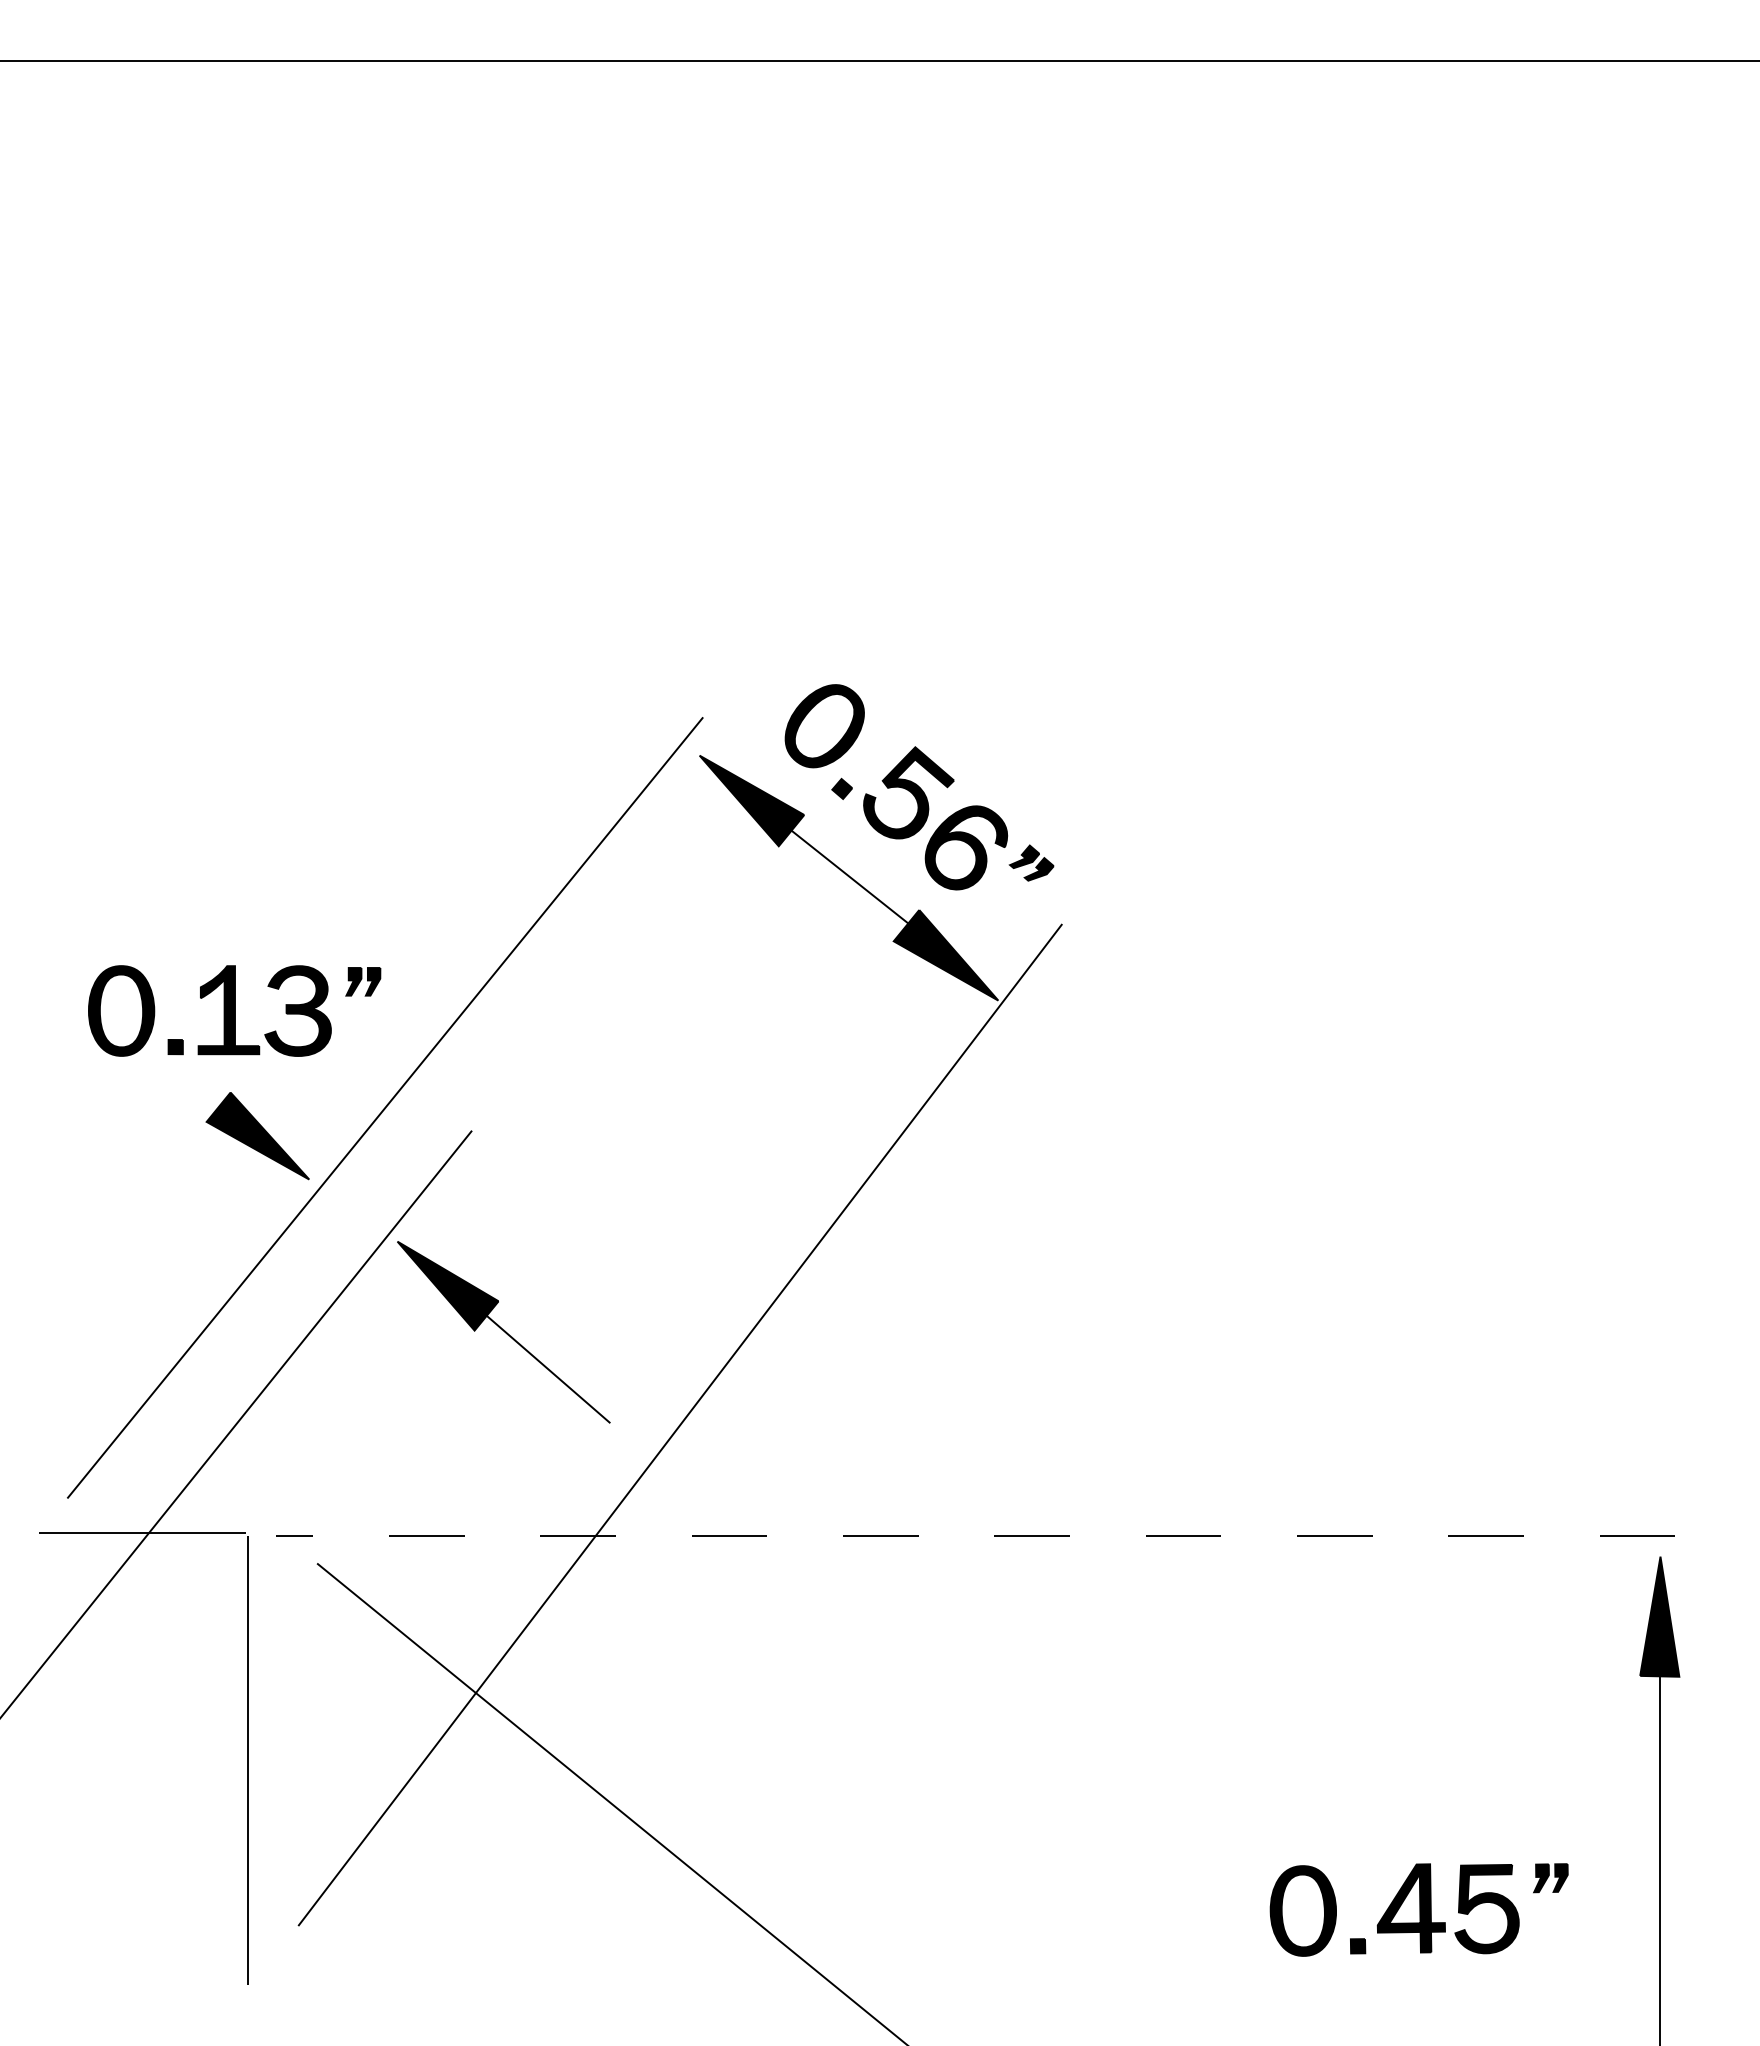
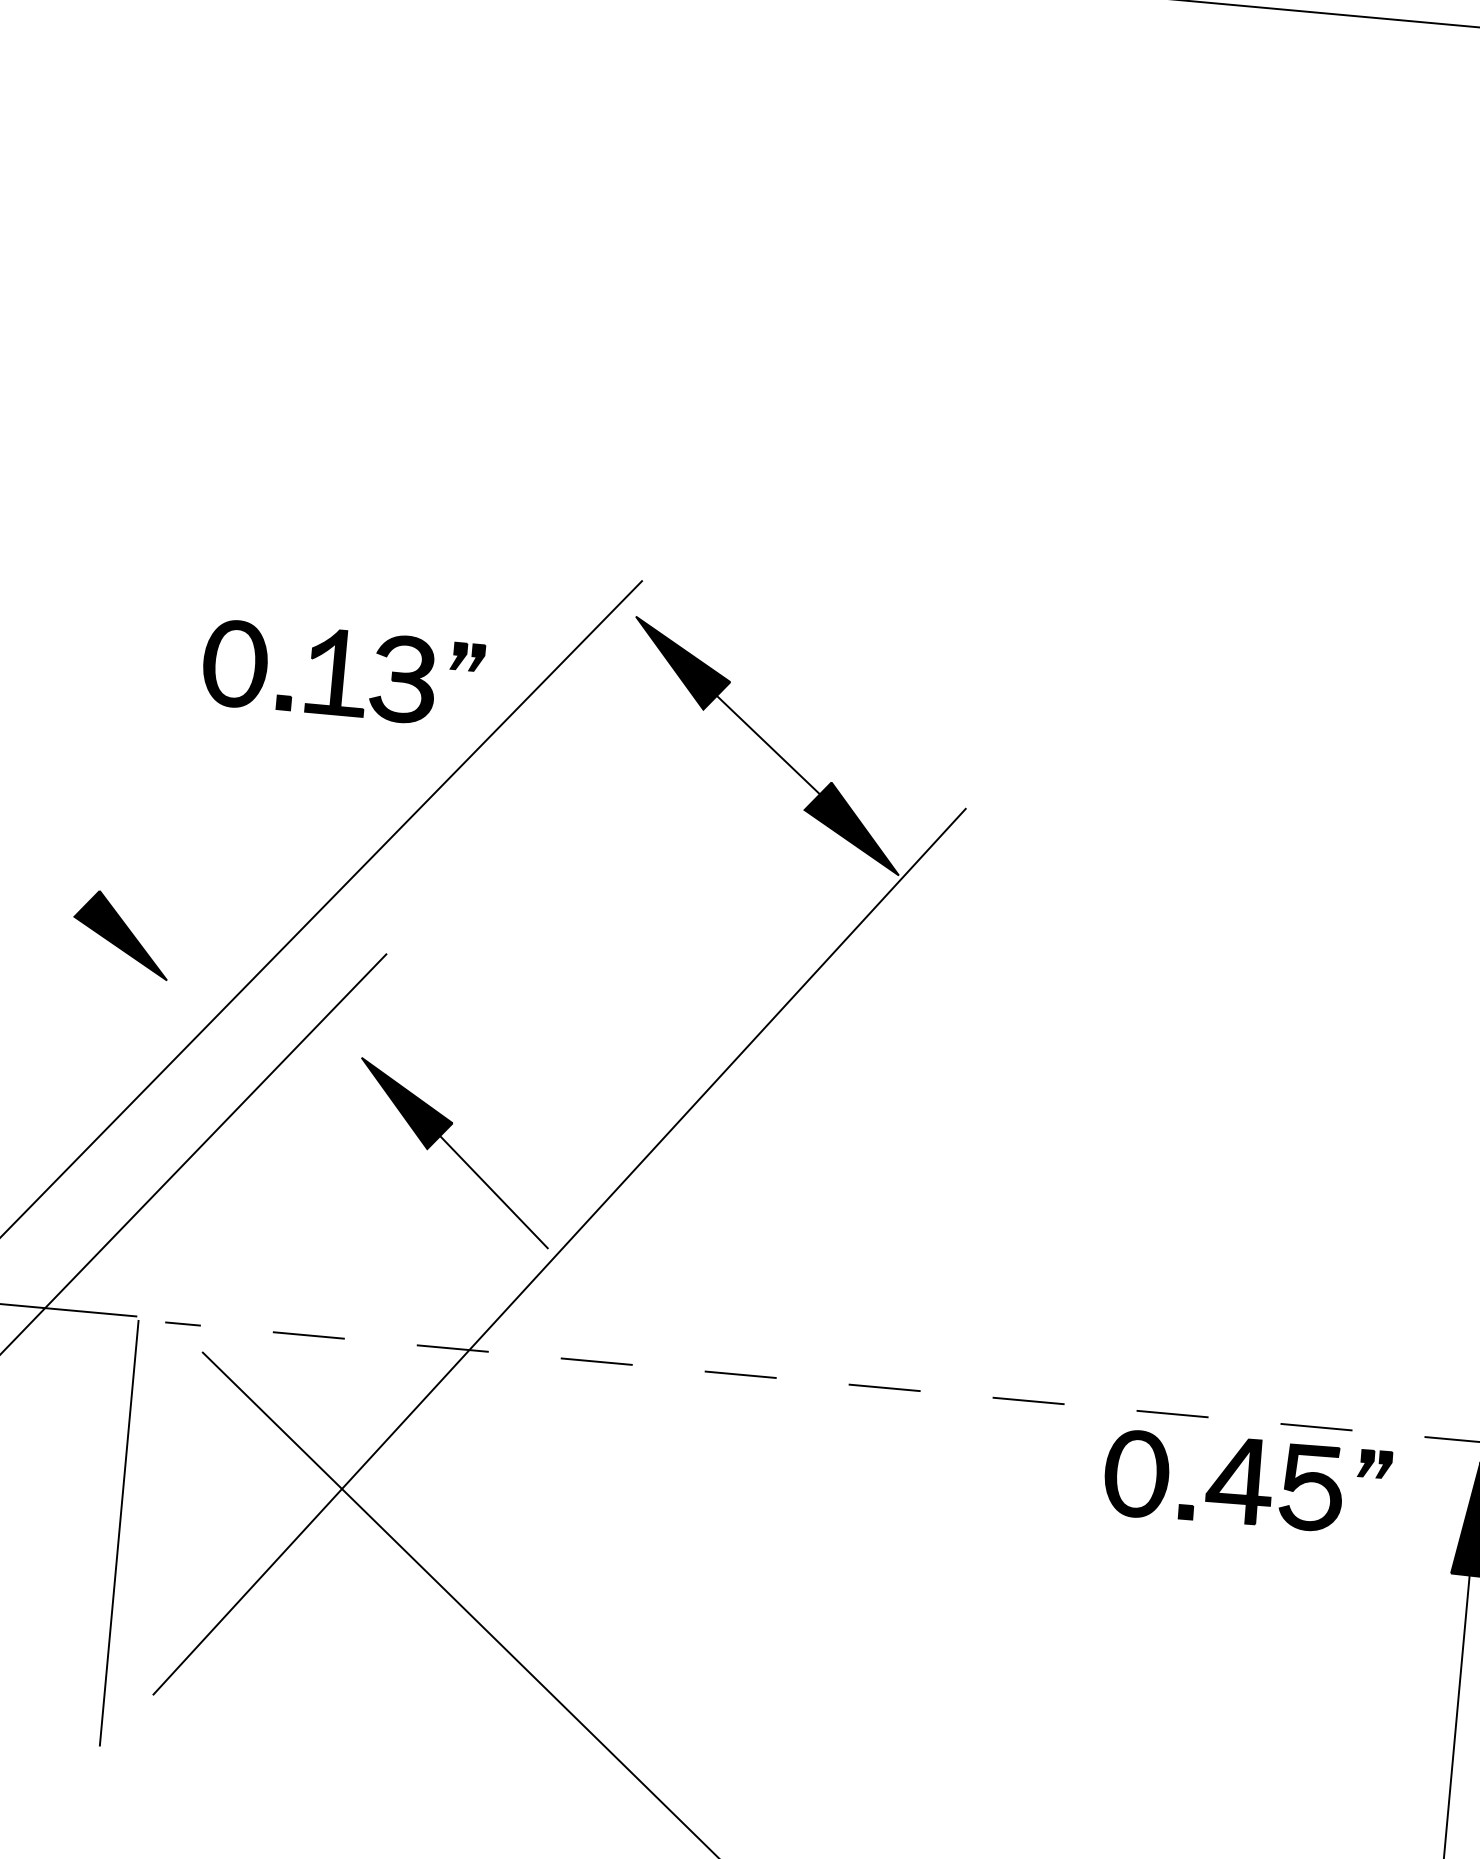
part: (919, 787) -> (842, 665), removed
part: (234, 1010) -> (342, 673), moved
part: (257, 1136) -> (121, 935), moved
part: (503, 1332) -> (454, 1153), moved
part: (1418, 1909) -> (1246, 1482), moved

